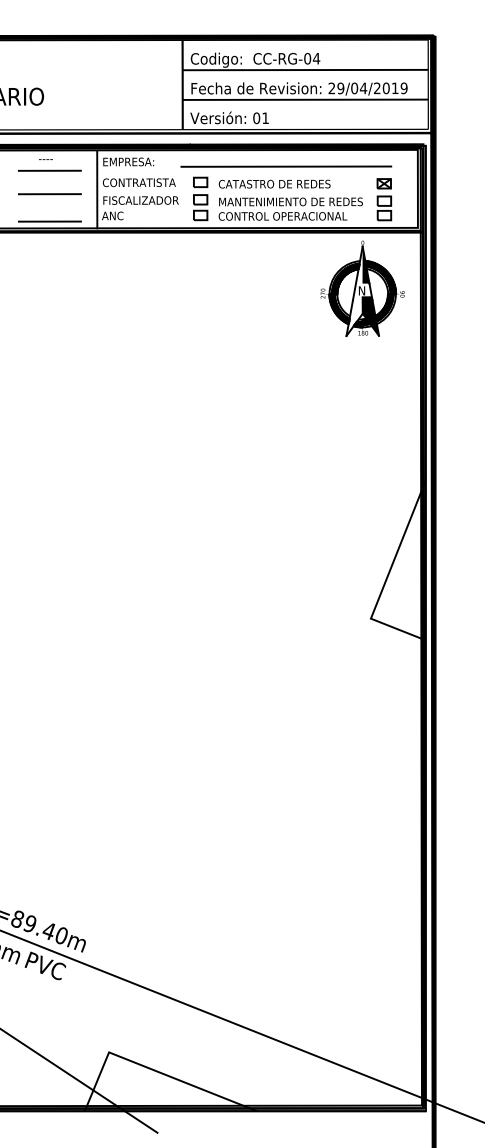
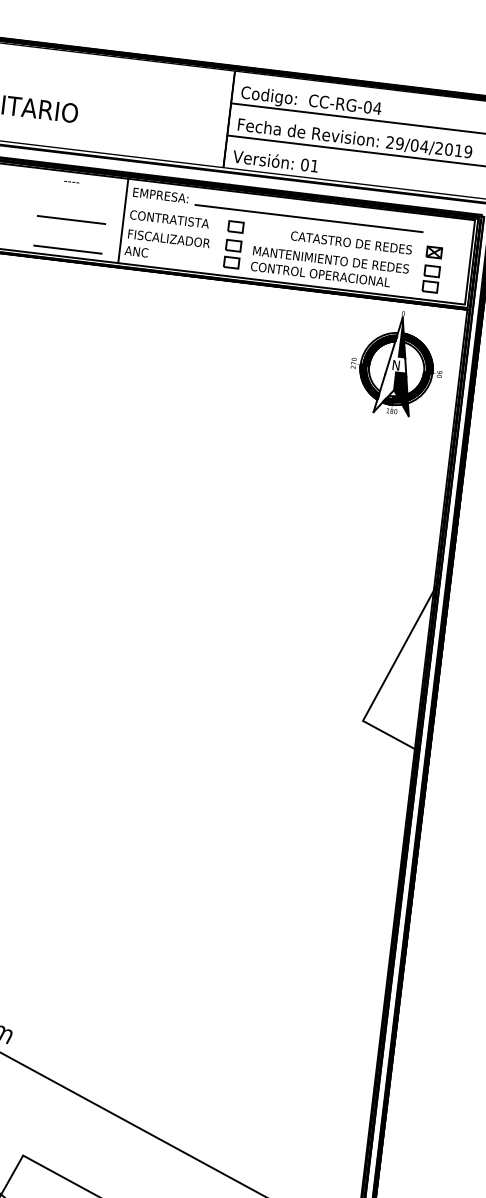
line: (286, 166) -> (309, 218), moved
line: (49, 170) -> (74, 194), removed
text: (274, 183) -> (351, 242), moved

